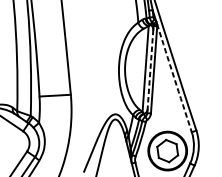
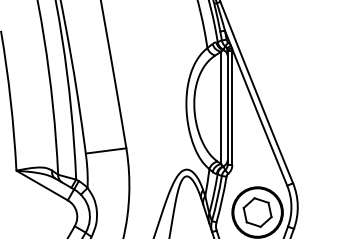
line: (150, 69) -> (227, 108), dashed -> solid
arc: (174, 78) -> (259, 117), dashed -> solid

